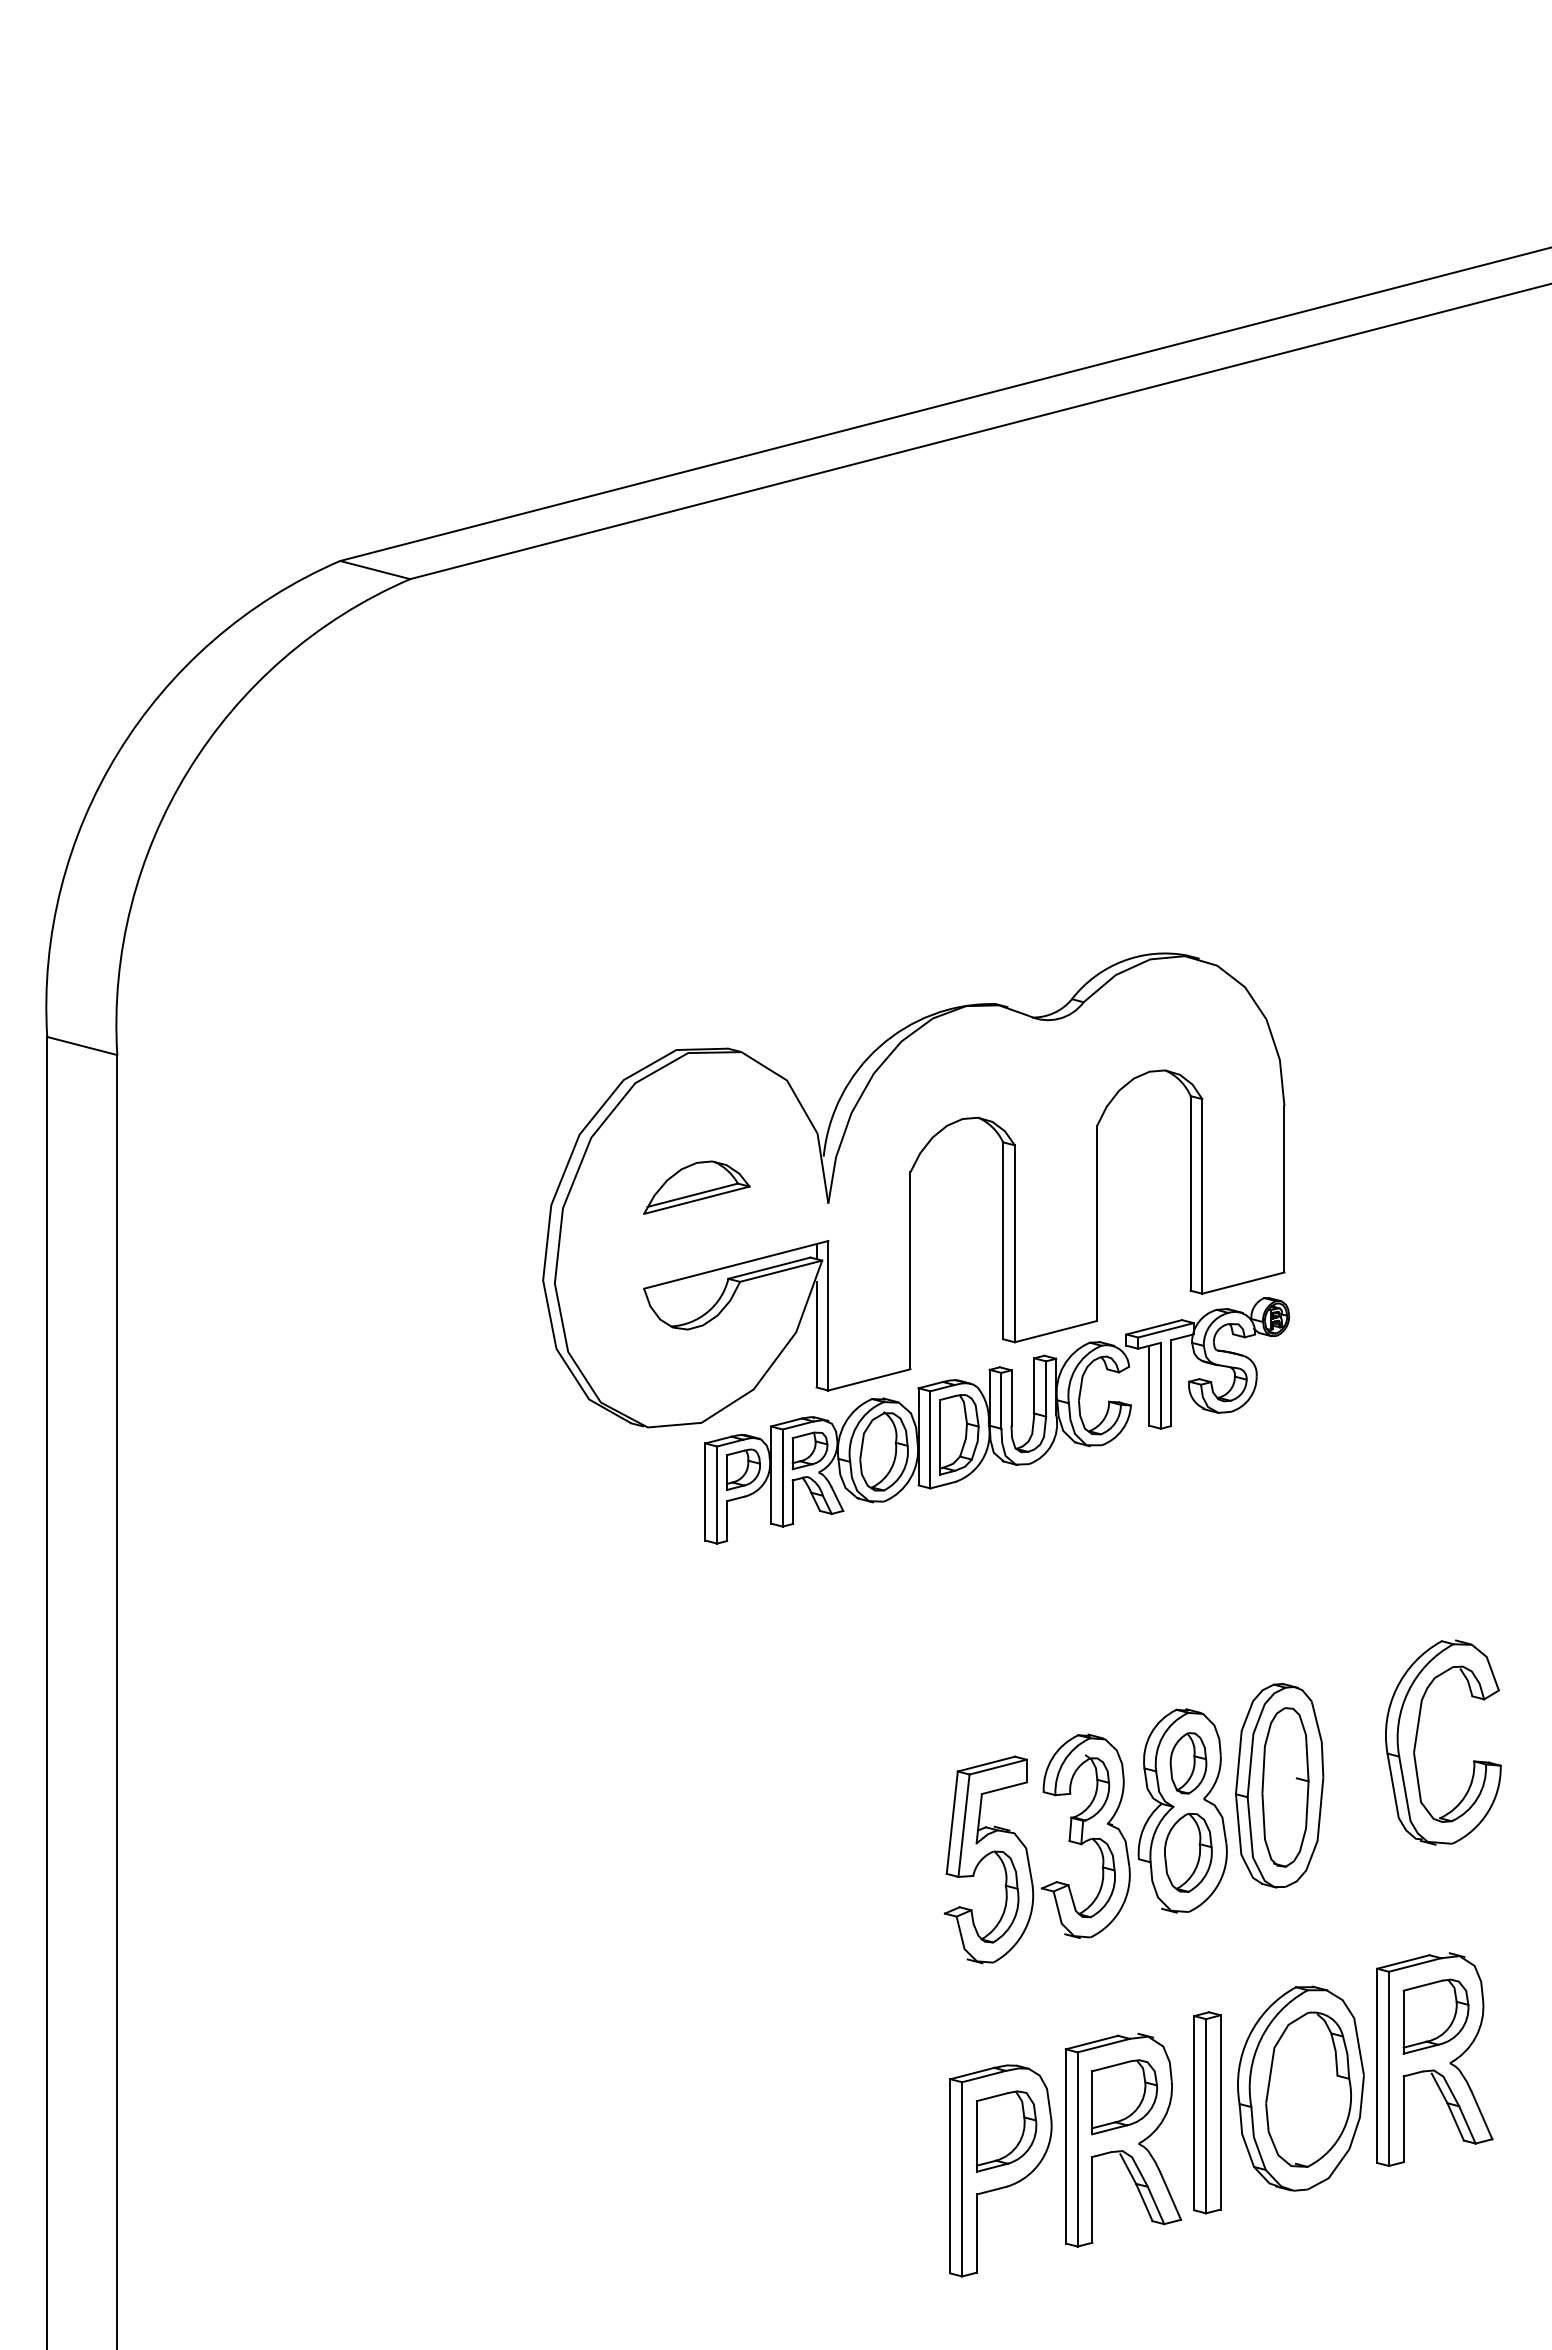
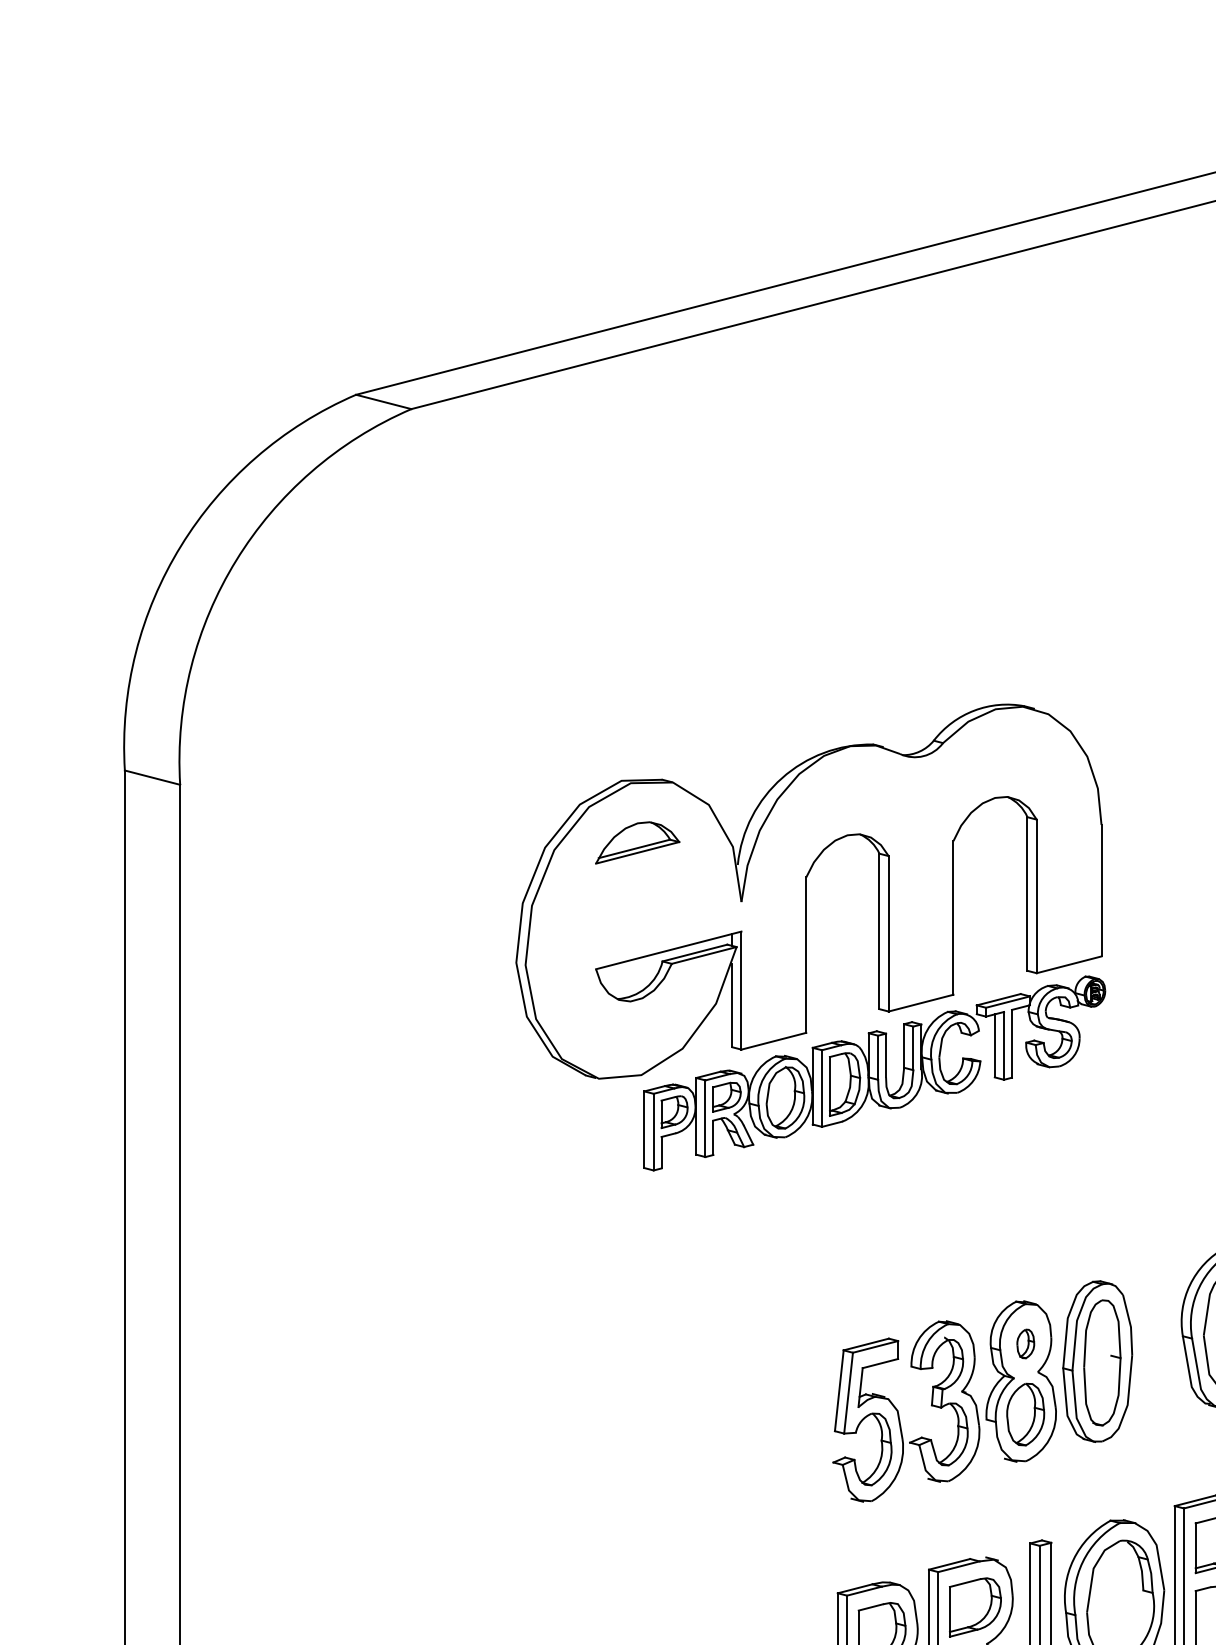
part: (696, 1187) -> (637, 842), moved
part: (1188, 1763) -> (1025, 1344), size x0.6

